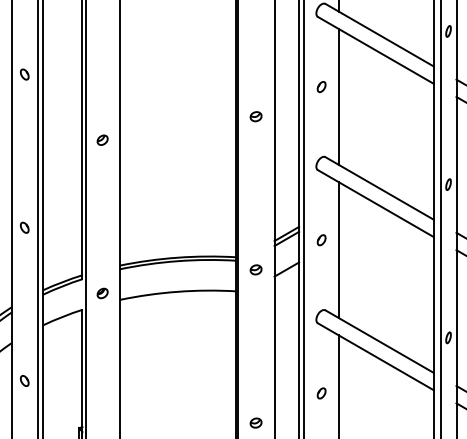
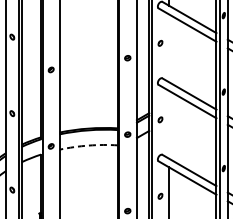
line: (339, 97) -> (169, 48), removed
line: (339, 249) -> (169, 124), removed
arc: (177, 291) -> (88, 145), solid -> dashed

